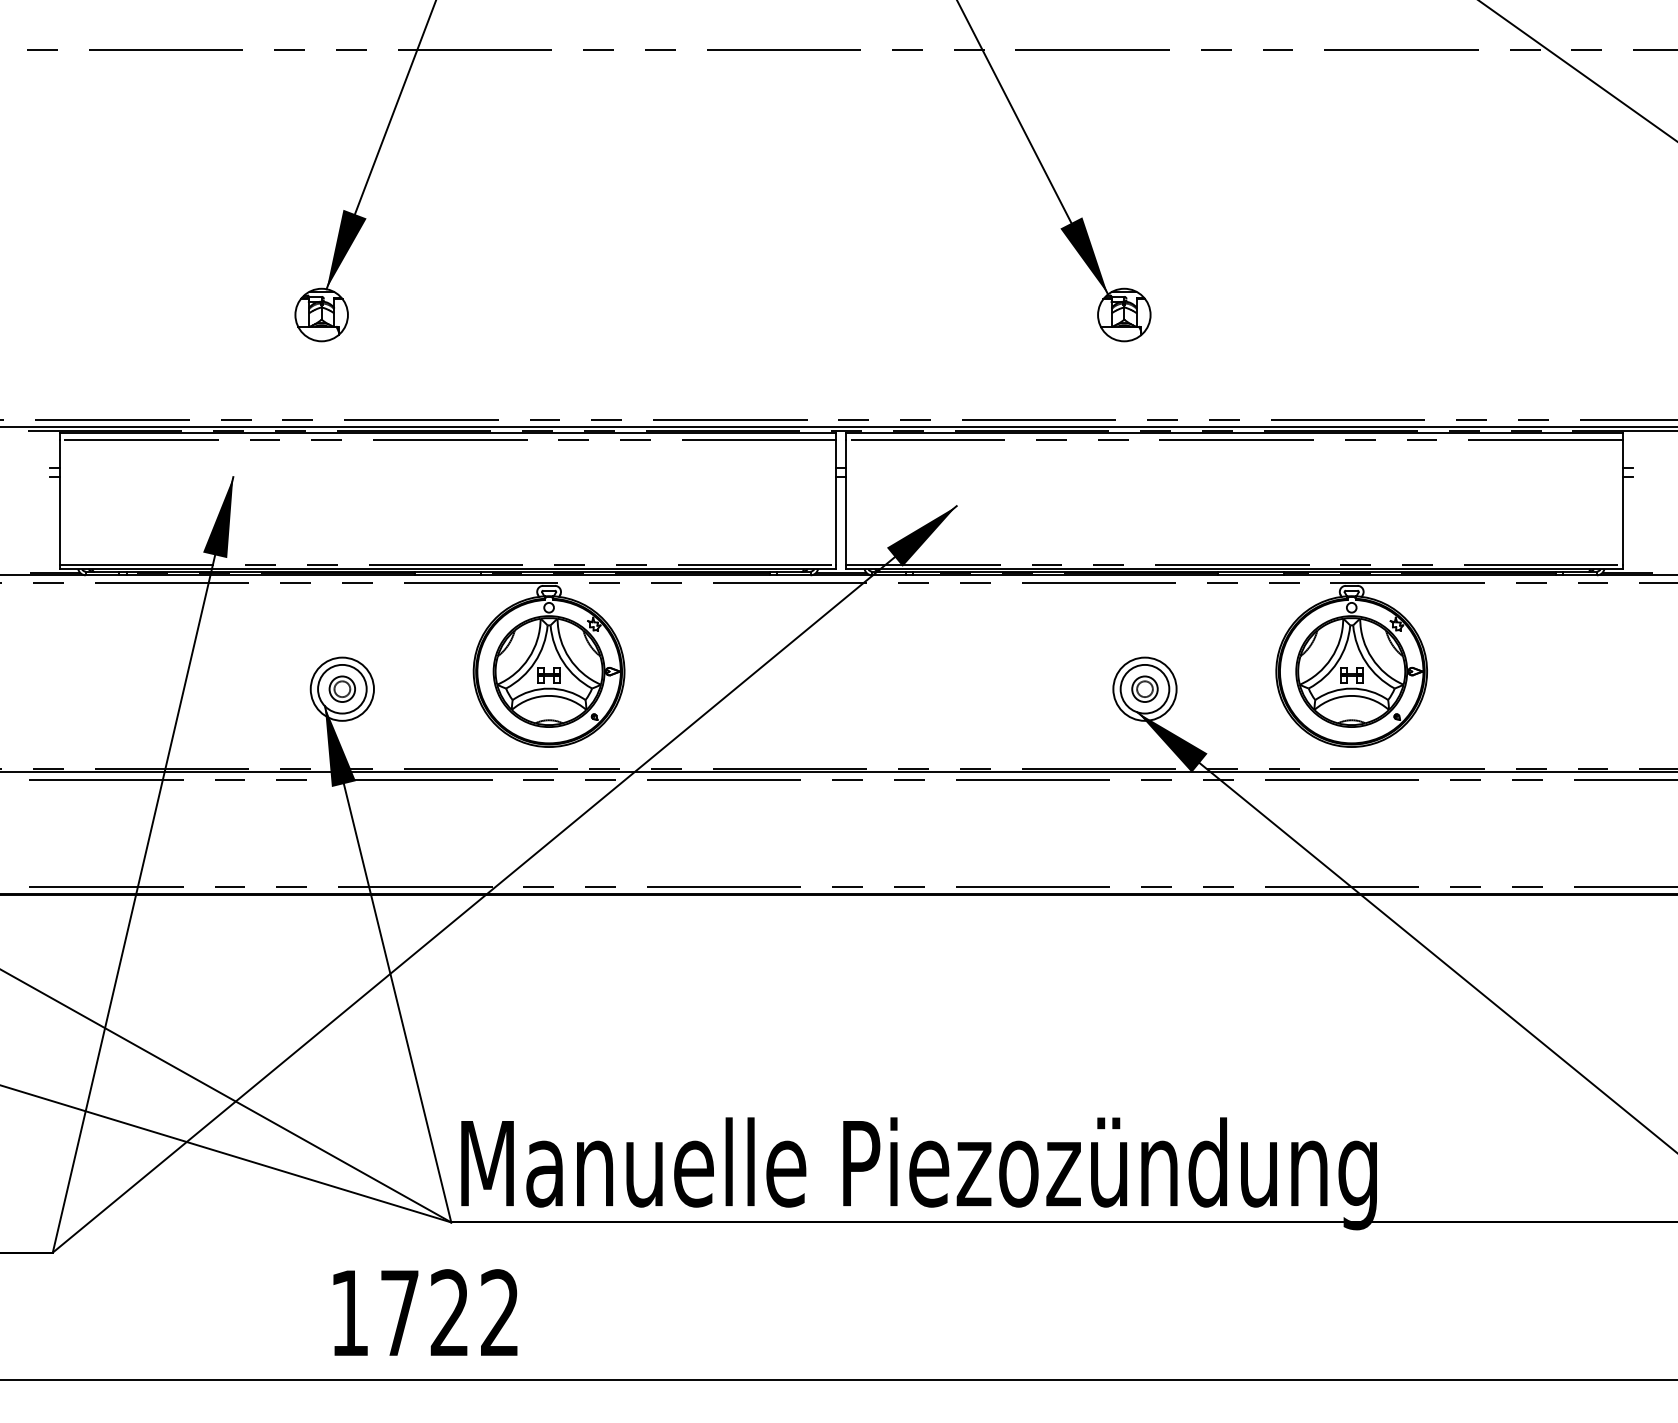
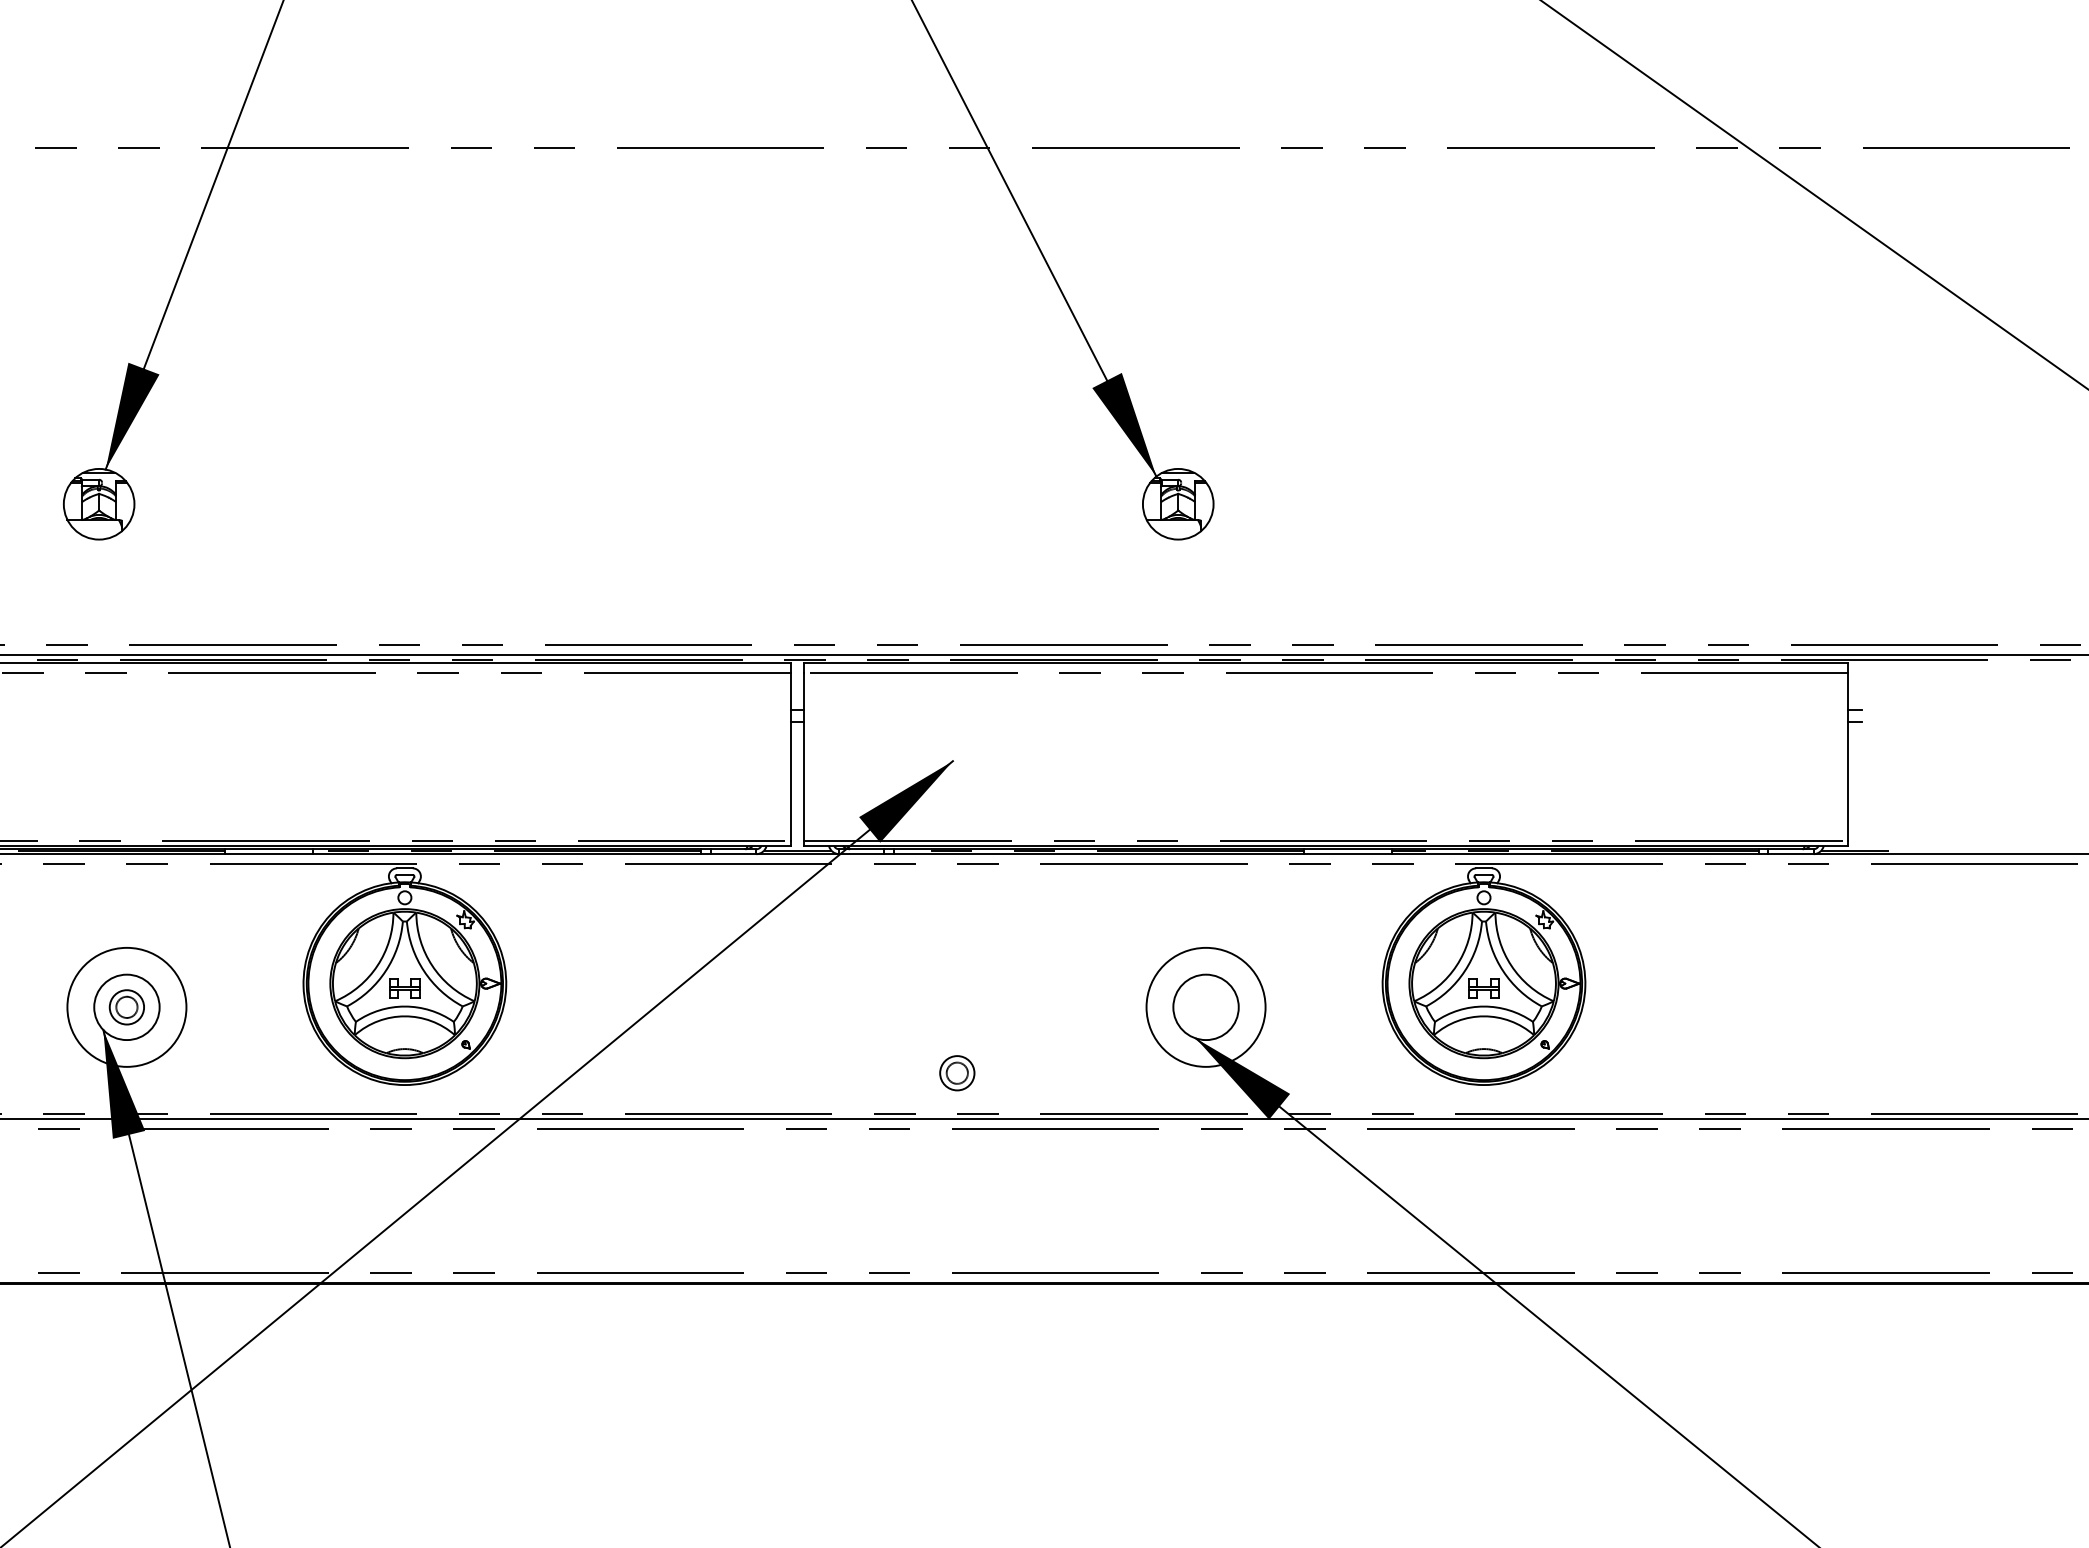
circle: (342, 688) -> (127, 1006), size x1.4
circle: (1144, 688) -> (1205, 1006), size x1.4
part: (1144, 688) -> (956, 1072), moved

